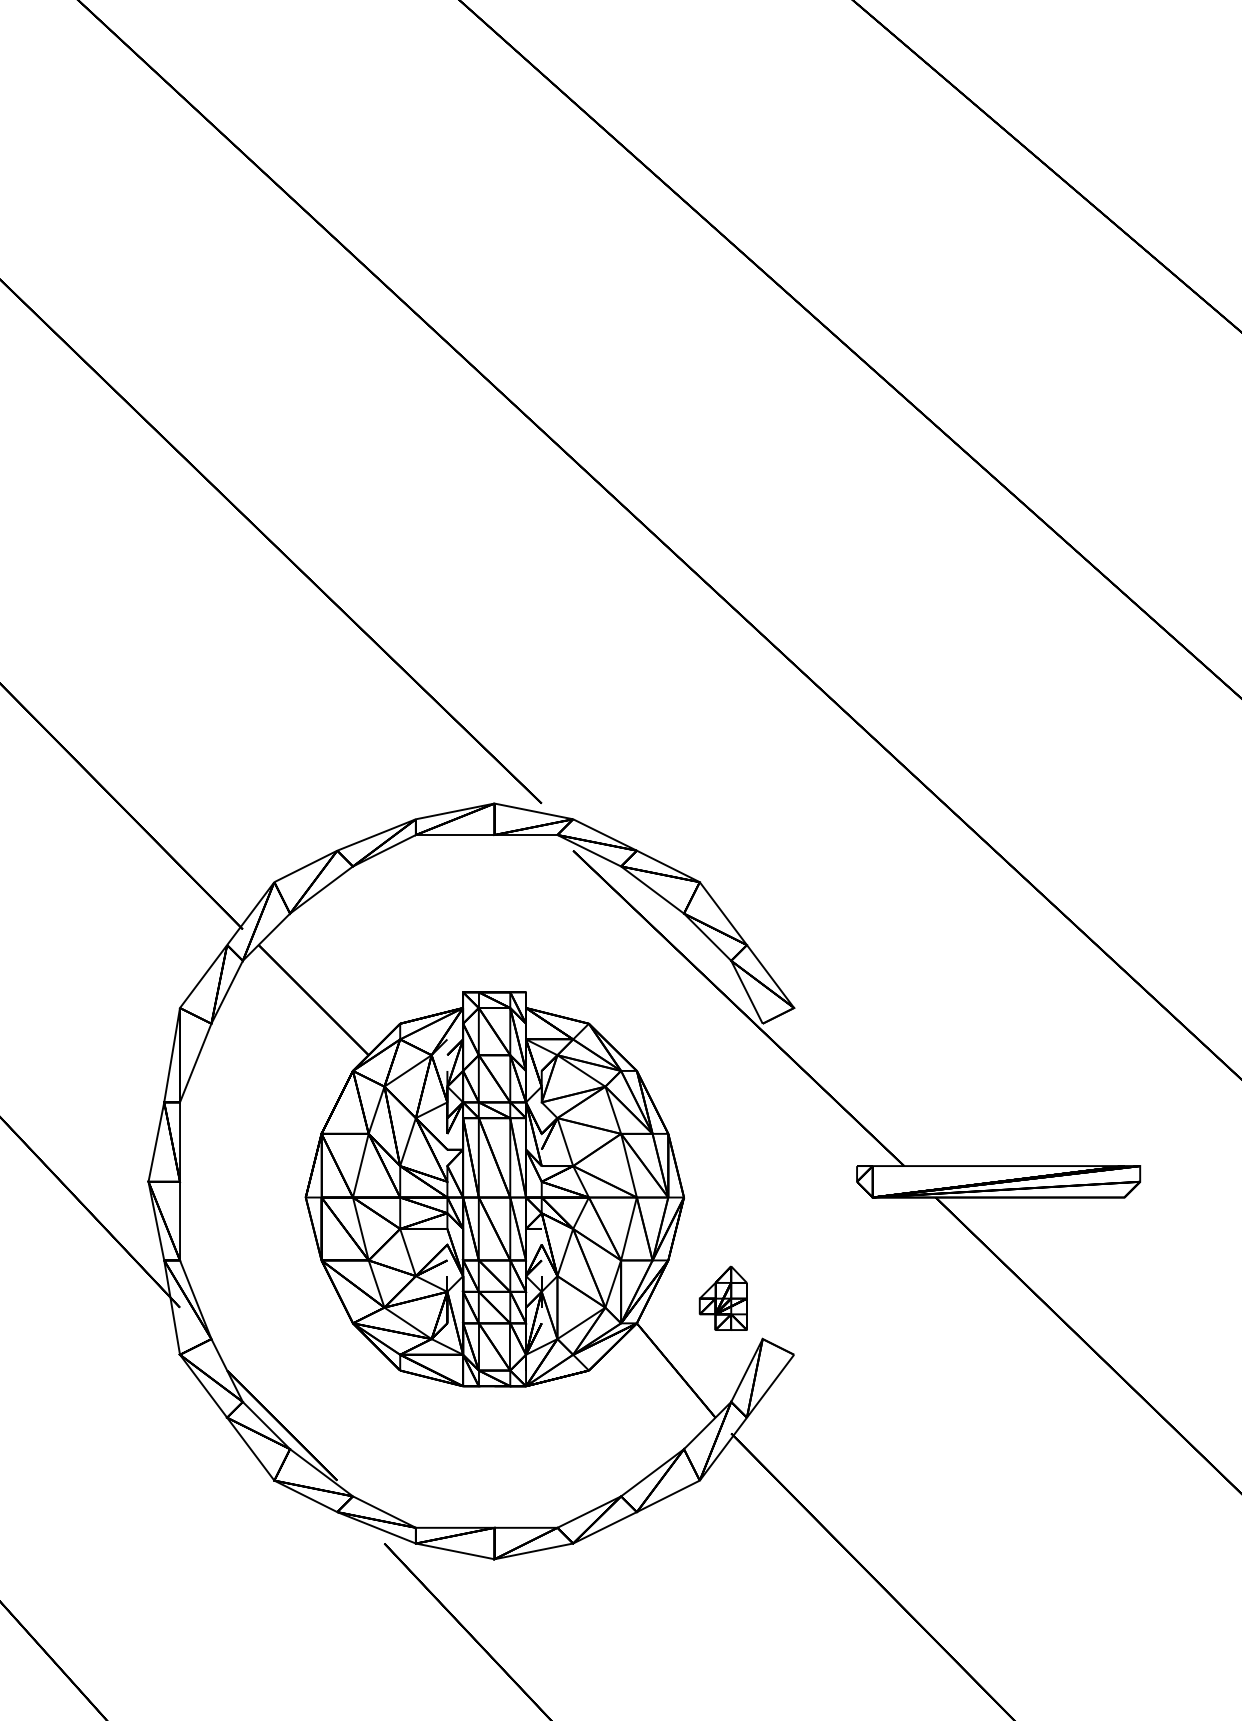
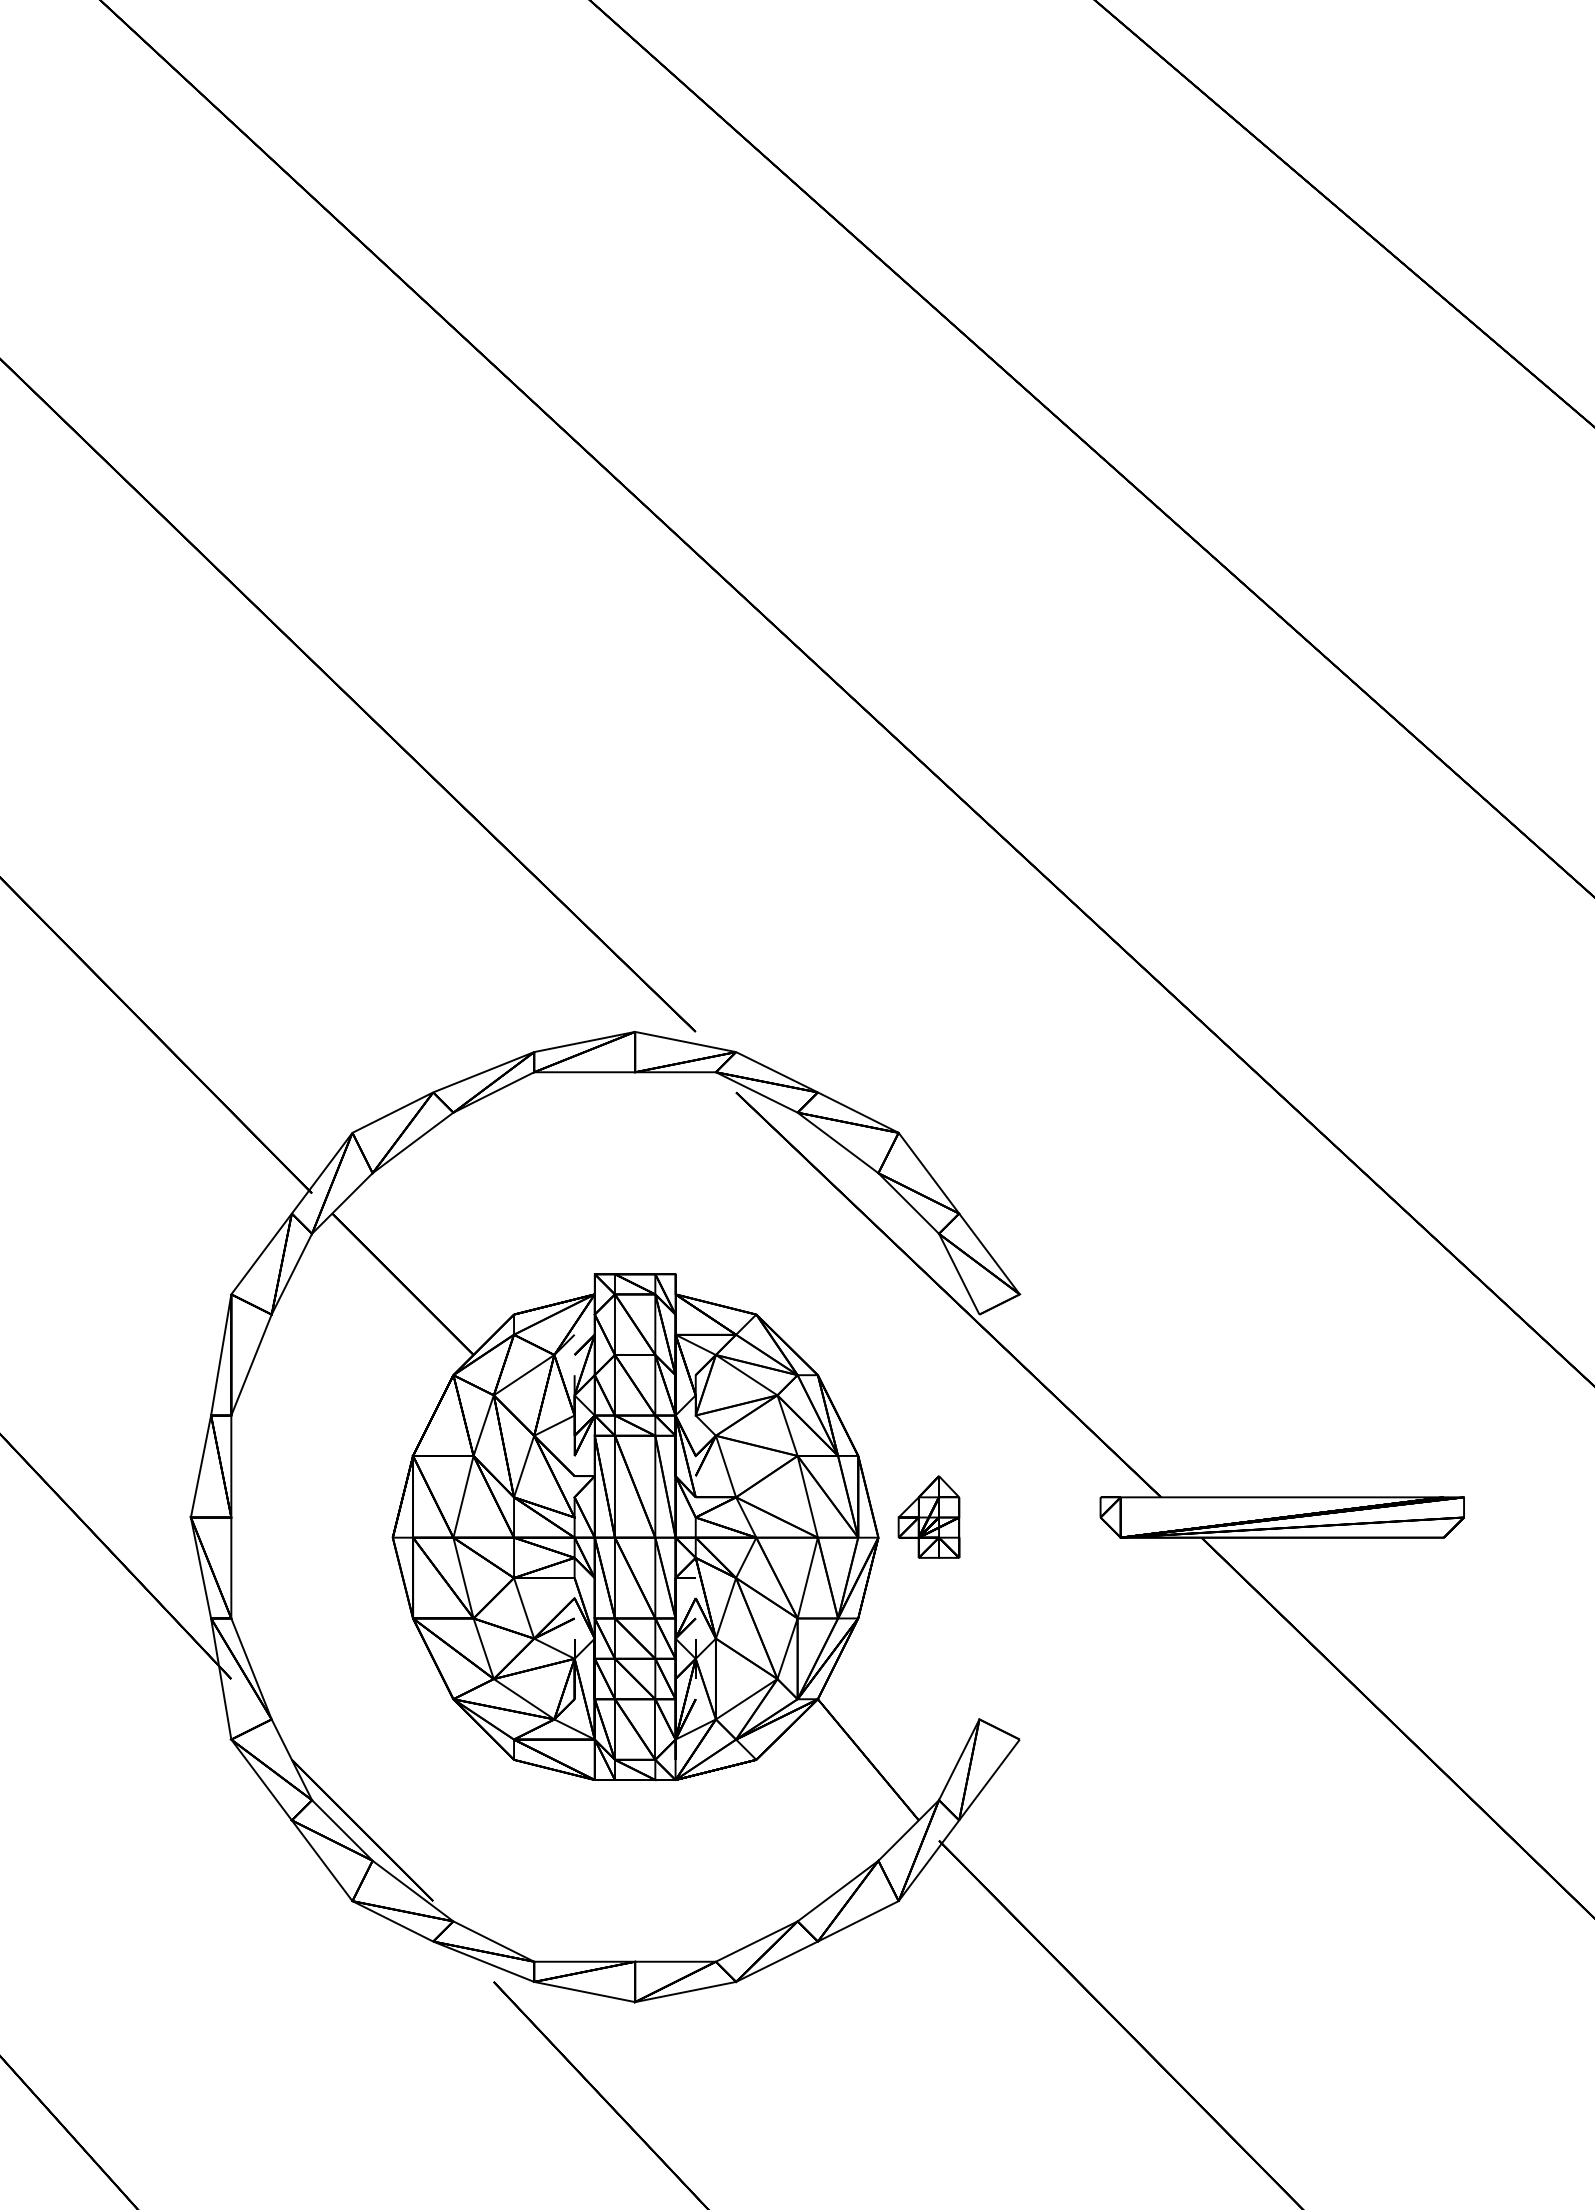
part: (723, 1297) -> (928, 1516), moved

